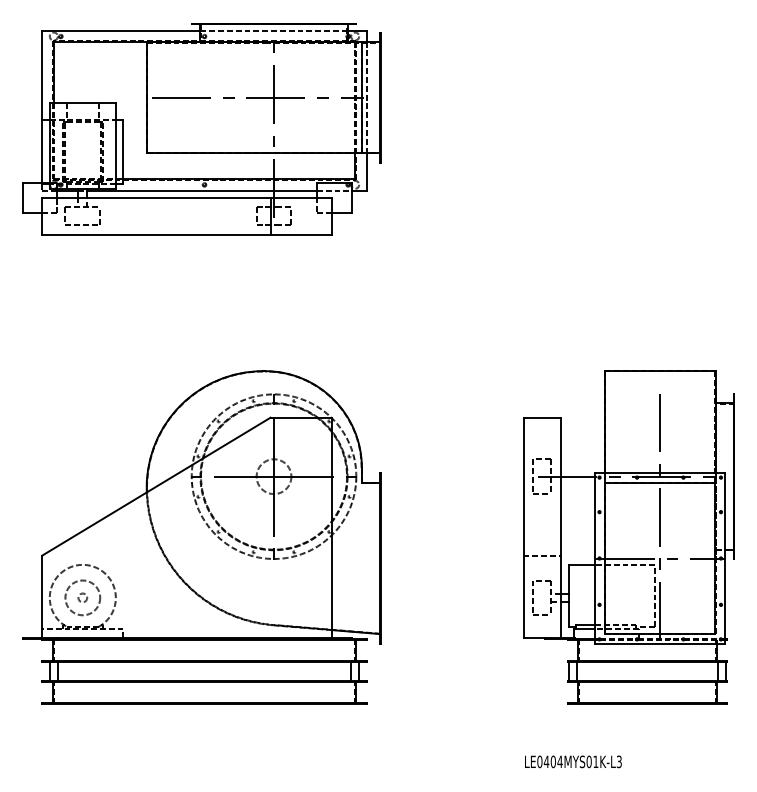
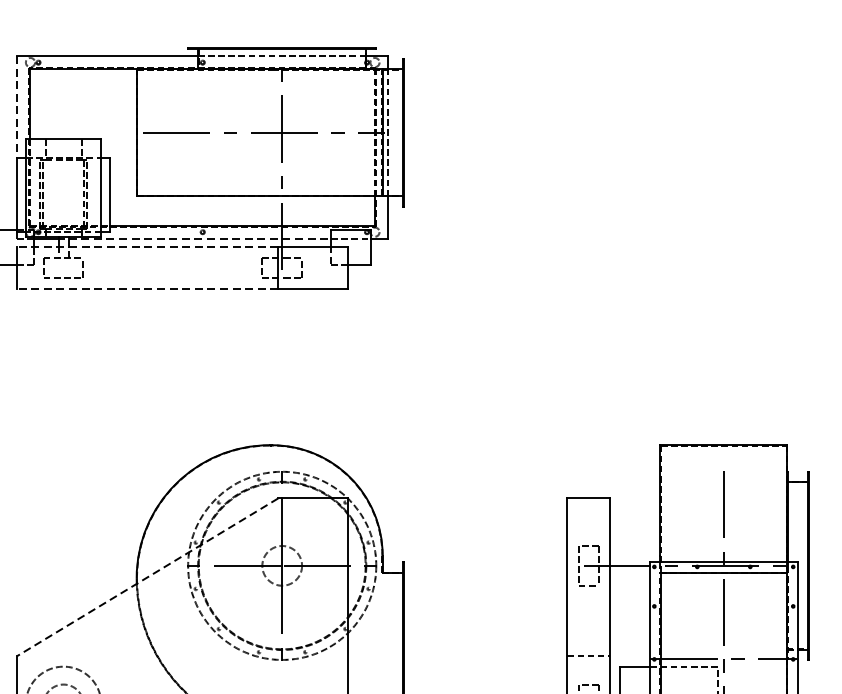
line: (42, 75) -> (17, 107), solid -> dashed
line: (202, 190) -> (200, 238), solid -> dashed
line: (155, 197) -> (146, 246), solid -> dashed
line: (155, 234) -> (146, 288), solid -> dashed
line: (155, 486) -> (146, 577), solid -> dashed

